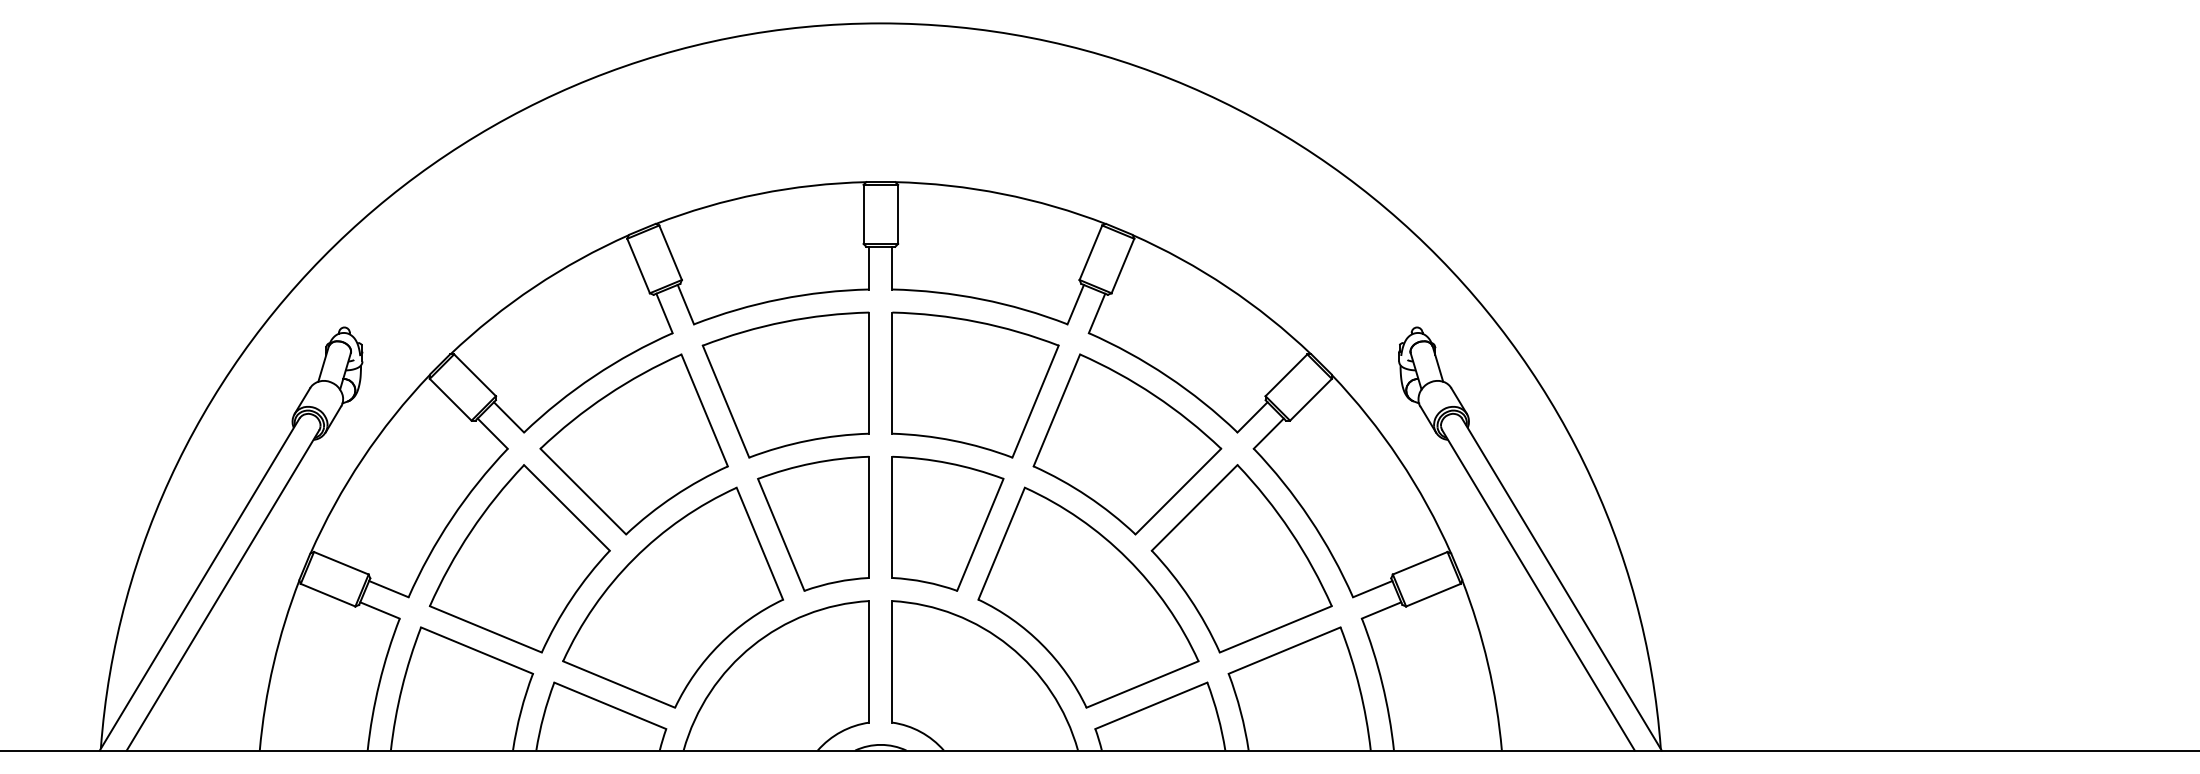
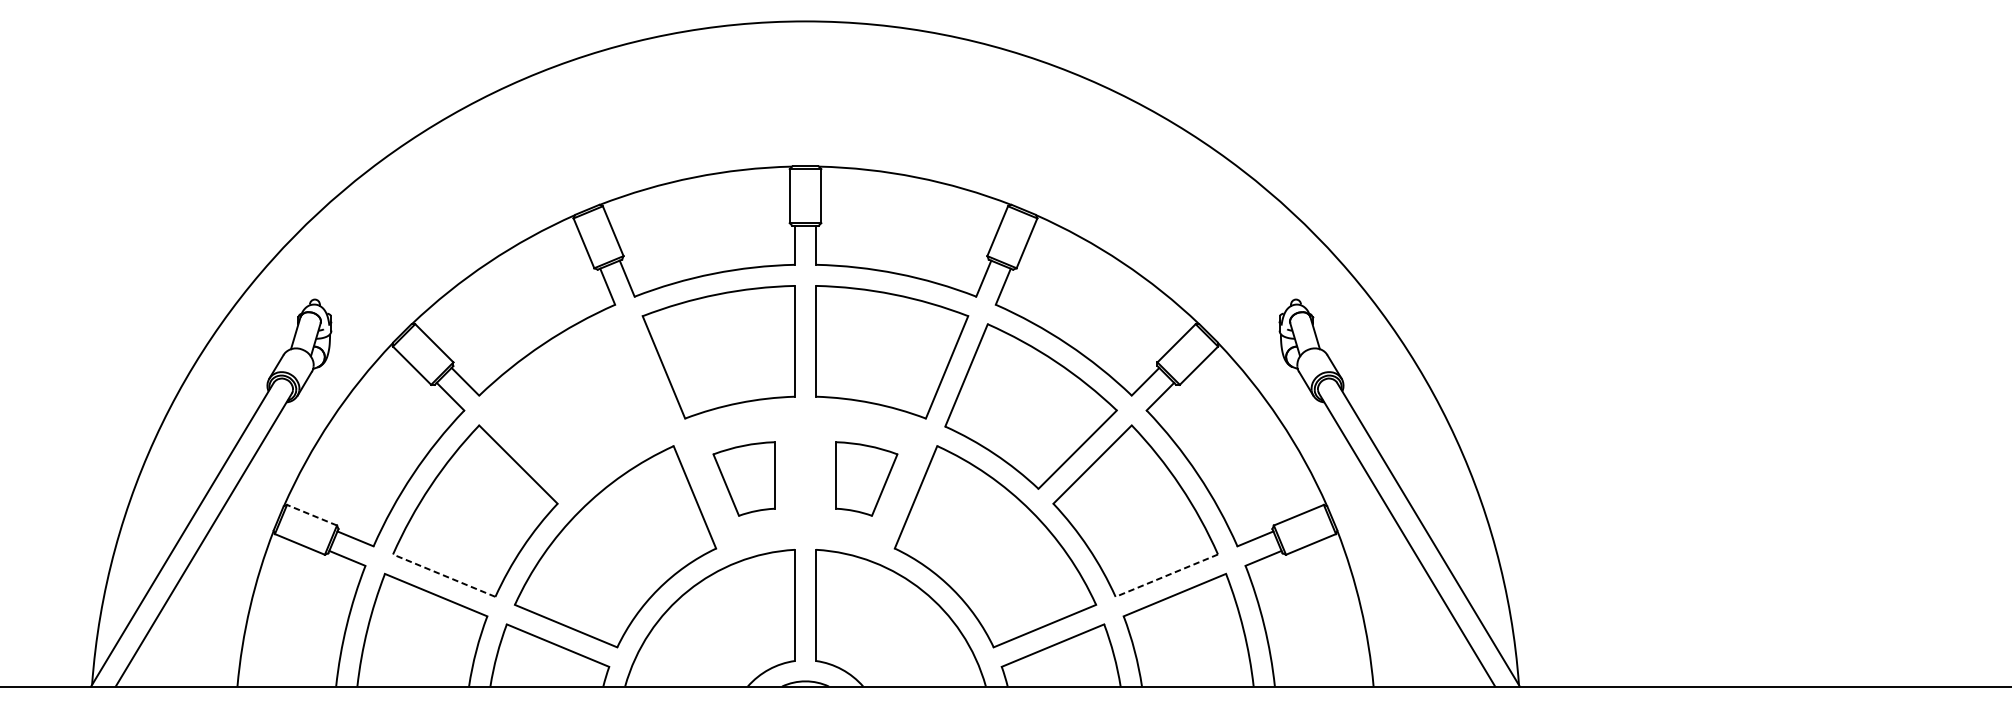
part: (633, 444) -> (579, 406), removed
part: (813, 523) -> (743, 478), size x0.6
part: (947, 523) -> (866, 478), size x0.6
line: (341, 563) -> (312, 515), solid -> dashed
line: (485, 629) -> (443, 575), solid -> dashed
line: (1275, 629) -> (1166, 575), solid -> dashed

